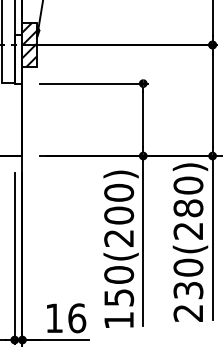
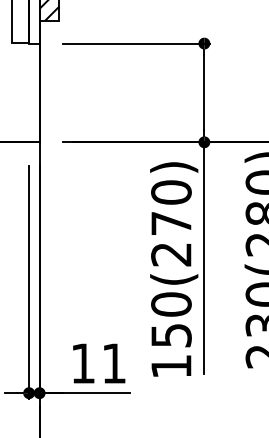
text: (119, 215) -> (171, 223), 150(200) -> 150(270)
text: (77, 318) -> (114, 363), 16 -> 11

